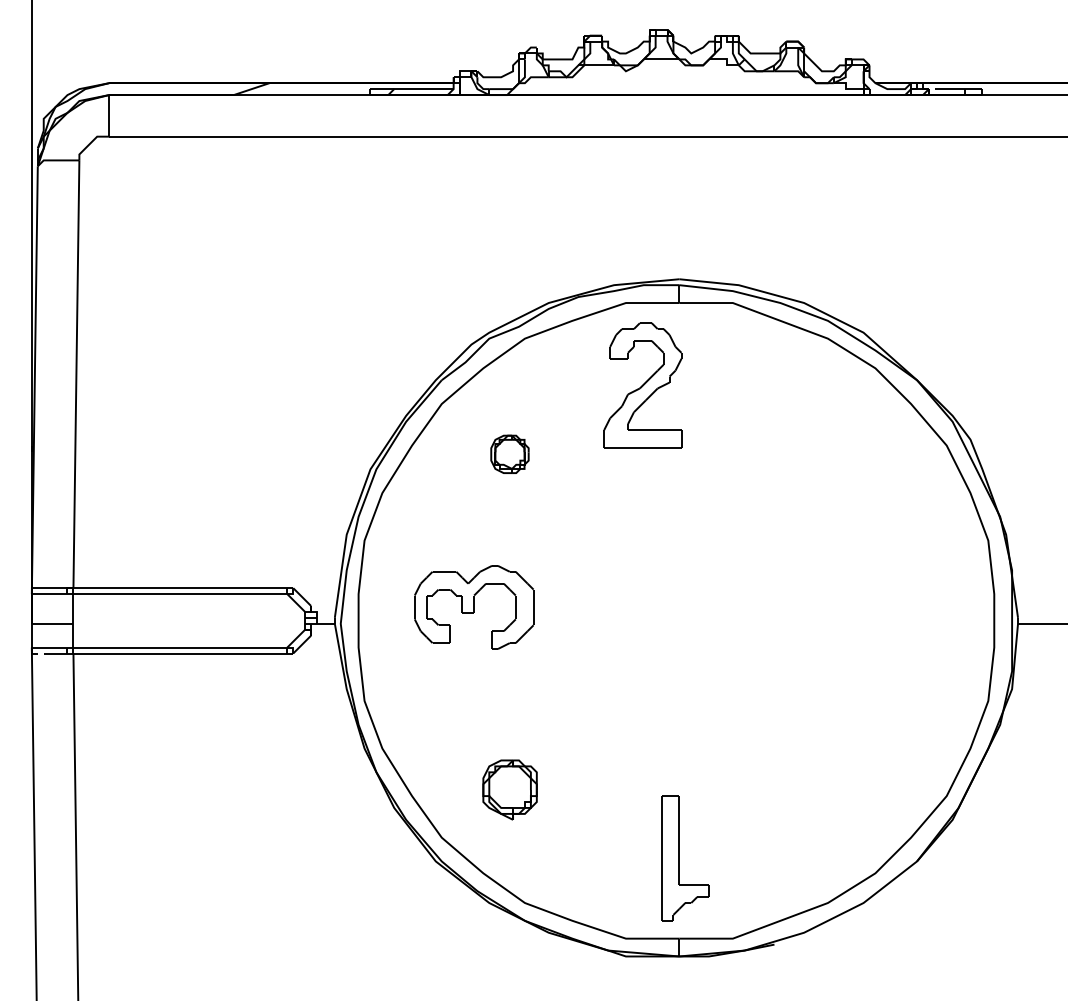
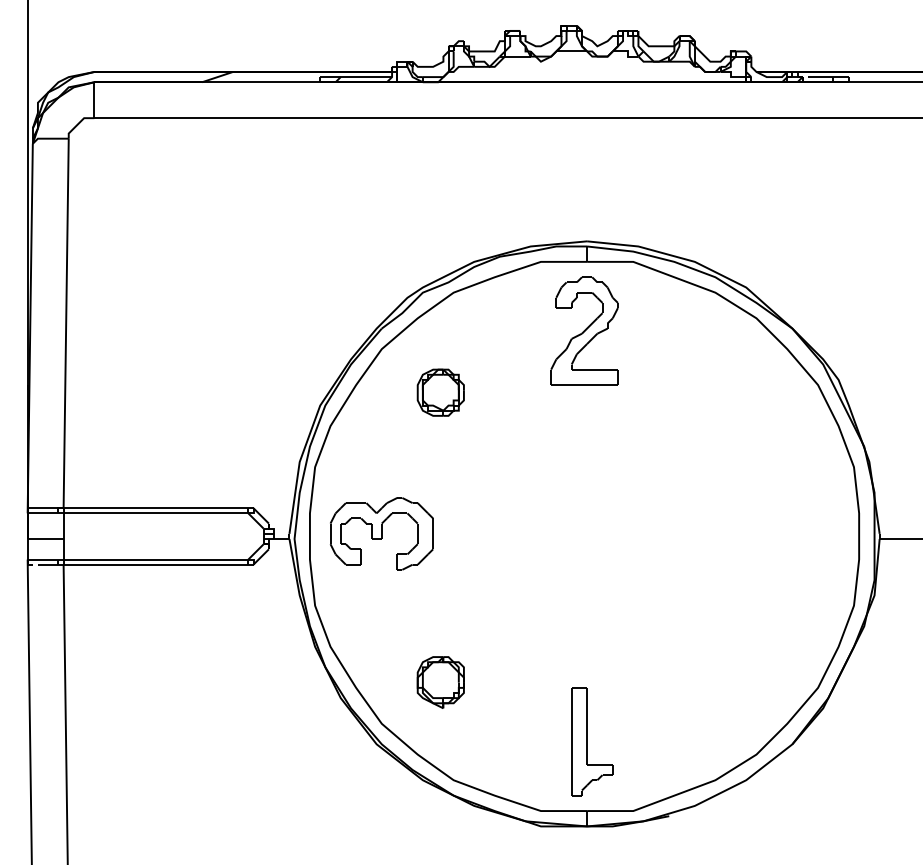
part: (642, 384) -> (584, 330), moved
part: (509, 454) -> (440, 392), size x1.43
part: (473, 606) -> (381, 533), moved

